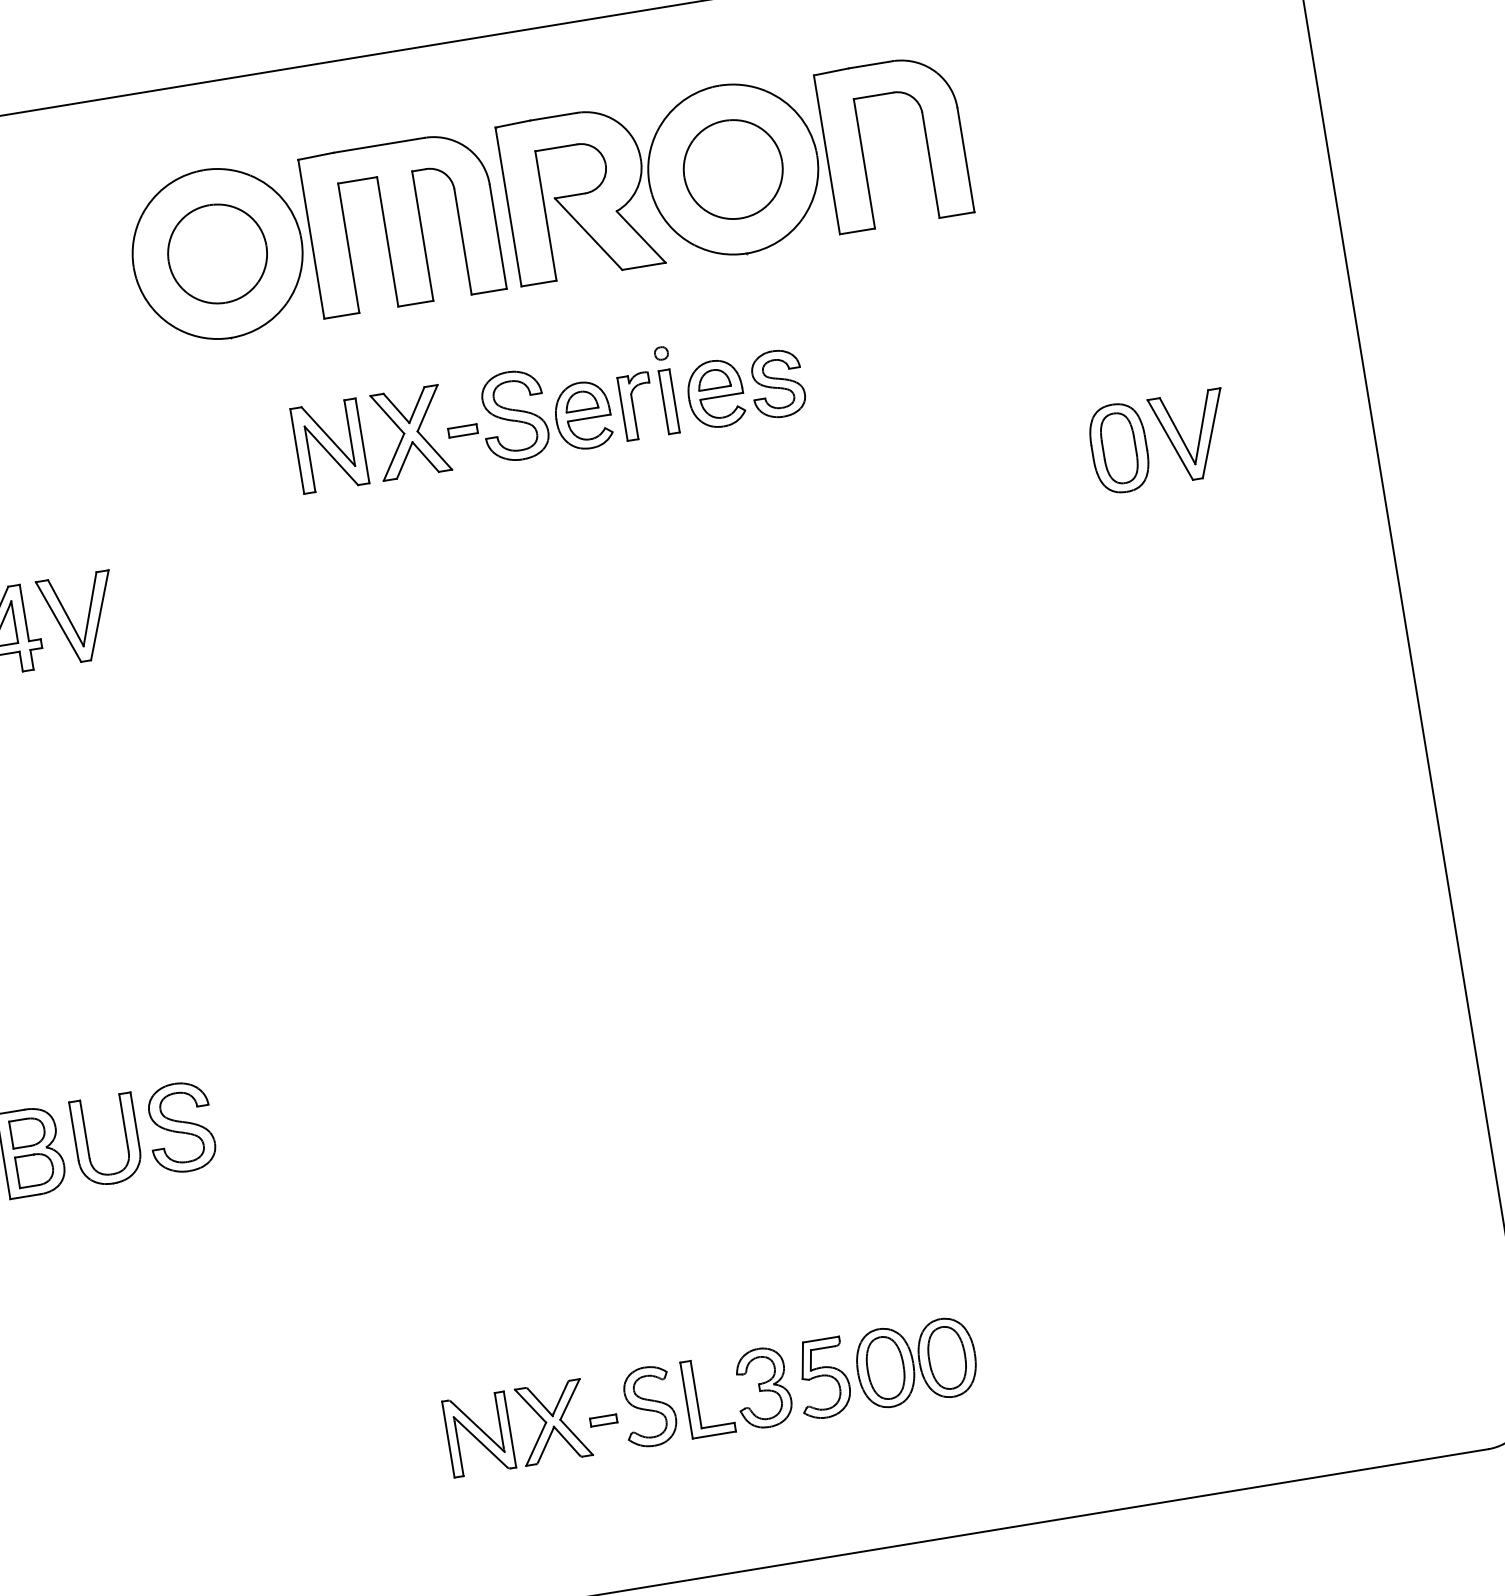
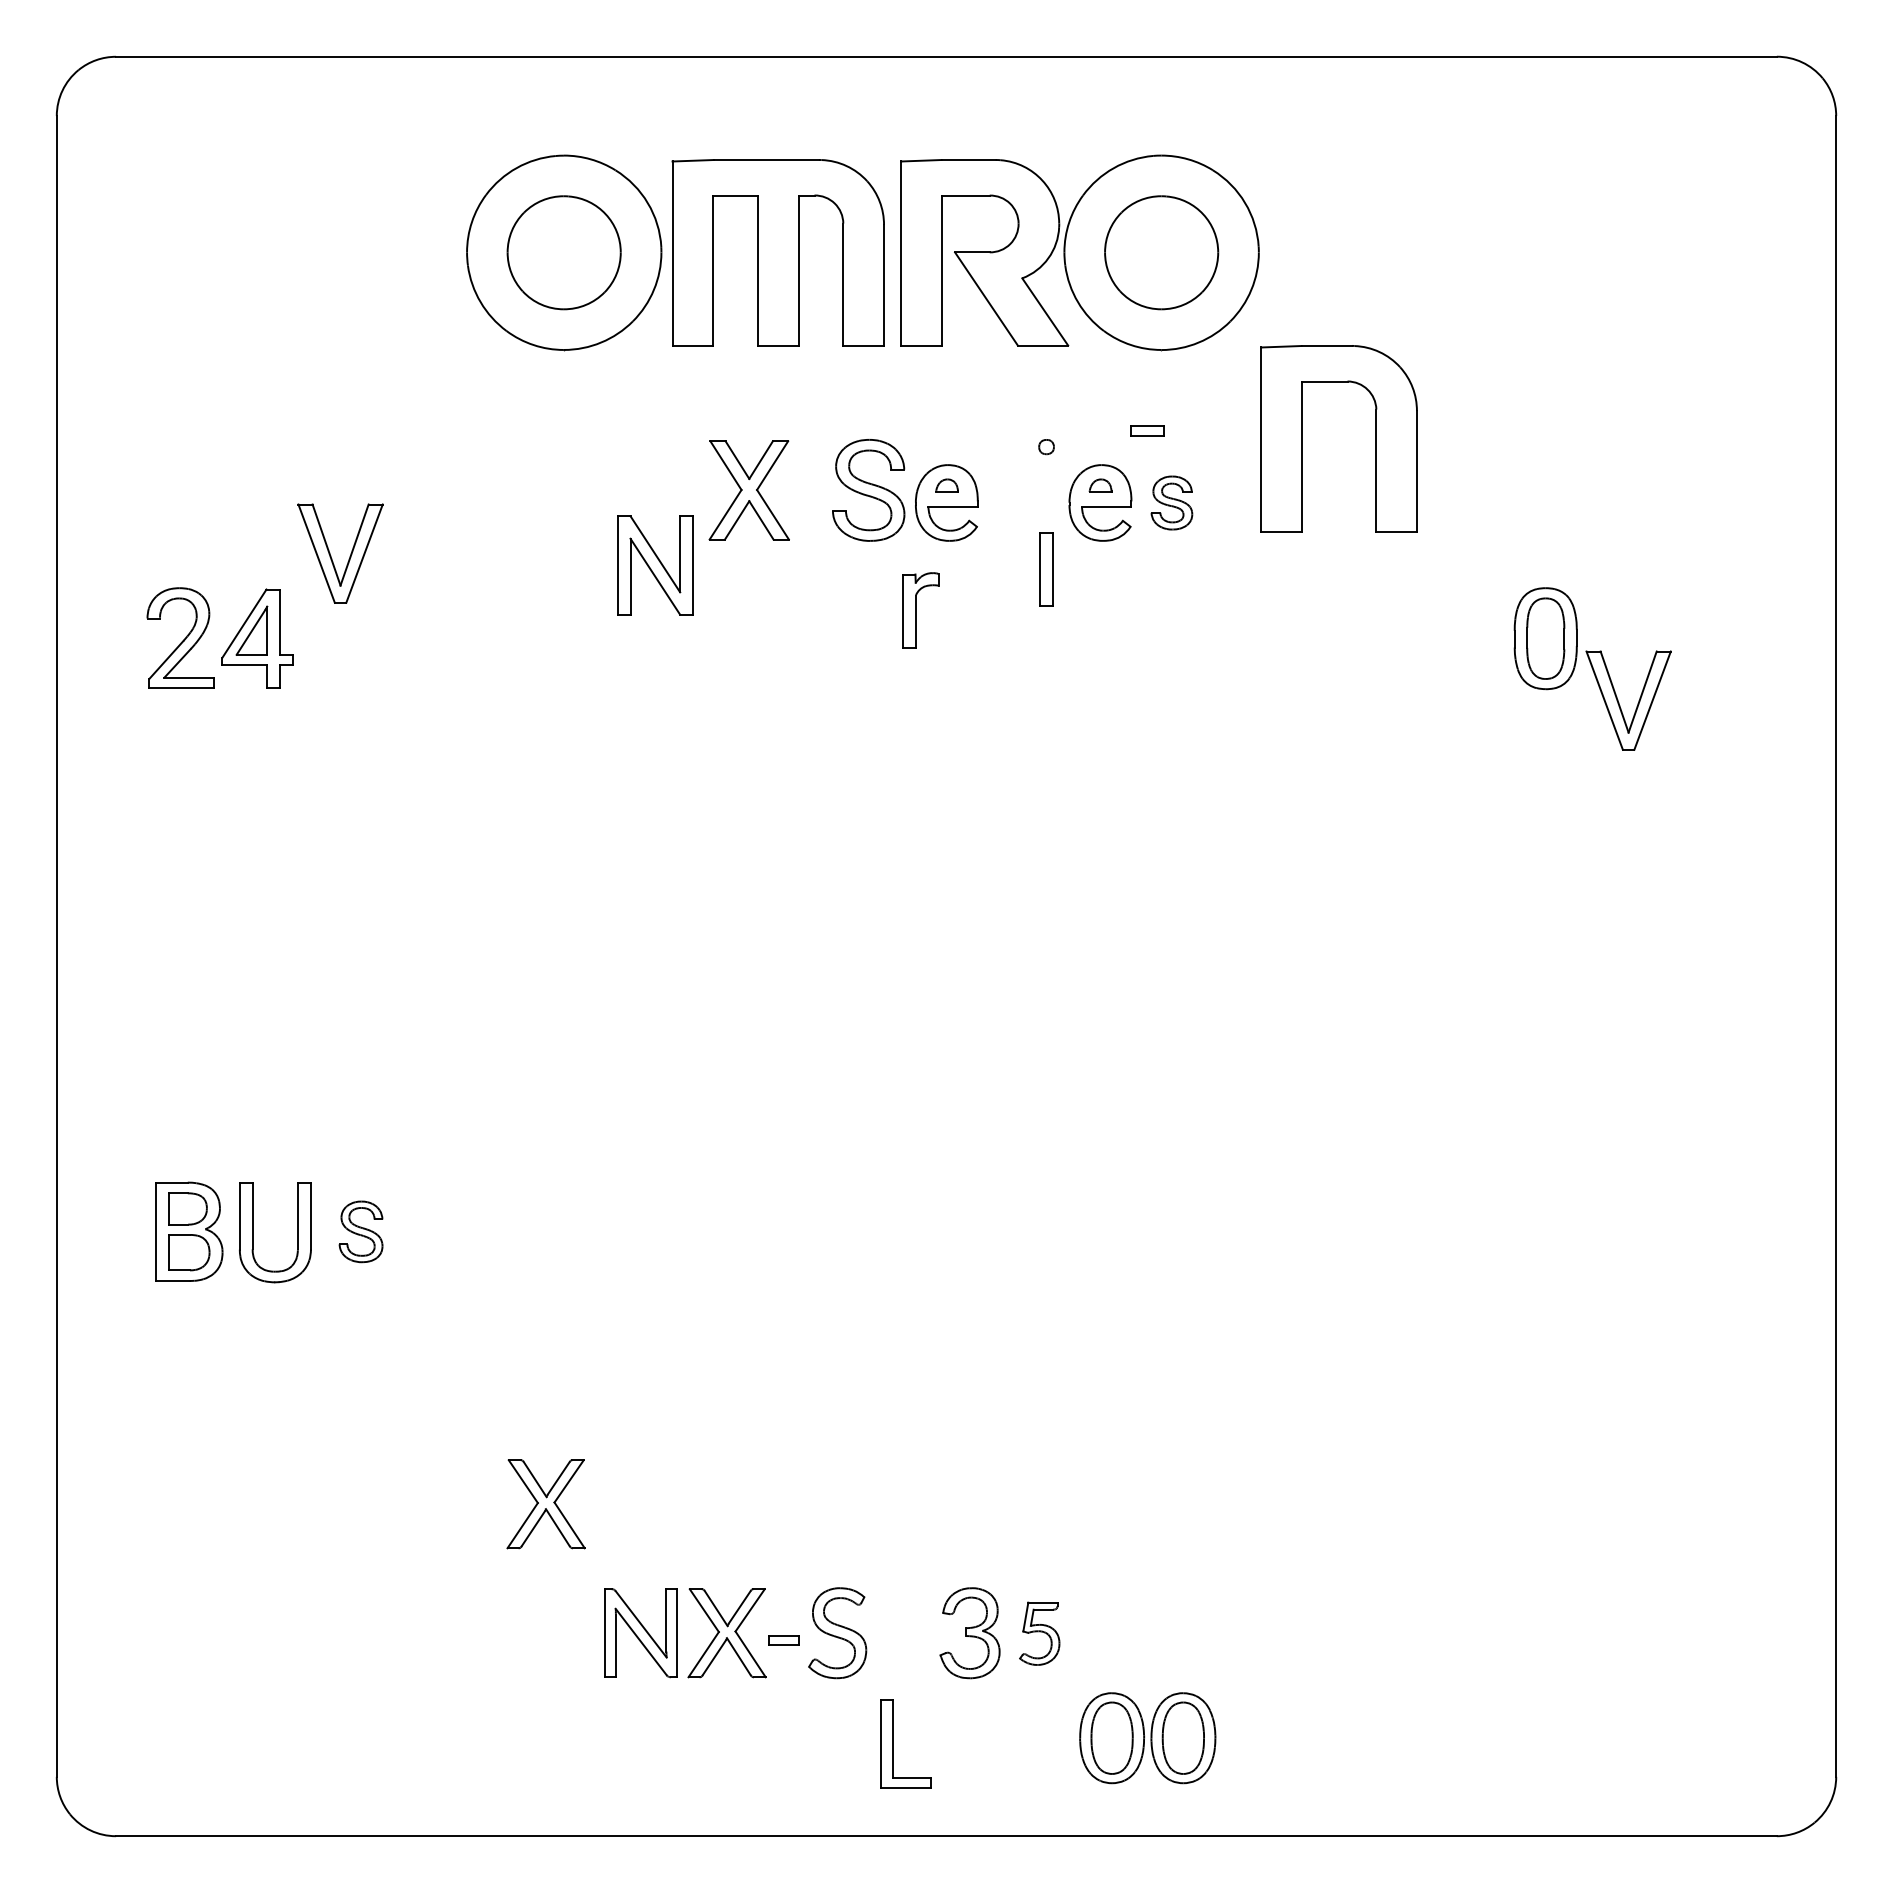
part: (862, 148) -> (1302, 438), moved
part: (713, 379) -> (1100, 485), size x0.6
part: (777, 383) -> (1171, 502), size x0.7
part: (580, 400) -> (946, 485), size x0.6
part: (669, 402) -> (1046, 569), moved
part: (637, 406) -> (920, 610), moved
part: (463, 430) -> (1147, 430), moved
part: (1183, 439) -> (1619, 702), moved
part: (330, 446) -> (655, 565), moved
part: (71, 621) -> (331, 555), moved
part: (180, 1127) -> (360, 1231), size x0.6
part: (378, 1336) -> (545, 1504), added
part: (916, 1363) -> (1147, 1738), moved
part: (823, 1378) -> (1039, 1633), size x0.7
part: (696, 1398) -> (893, 1743), moved

